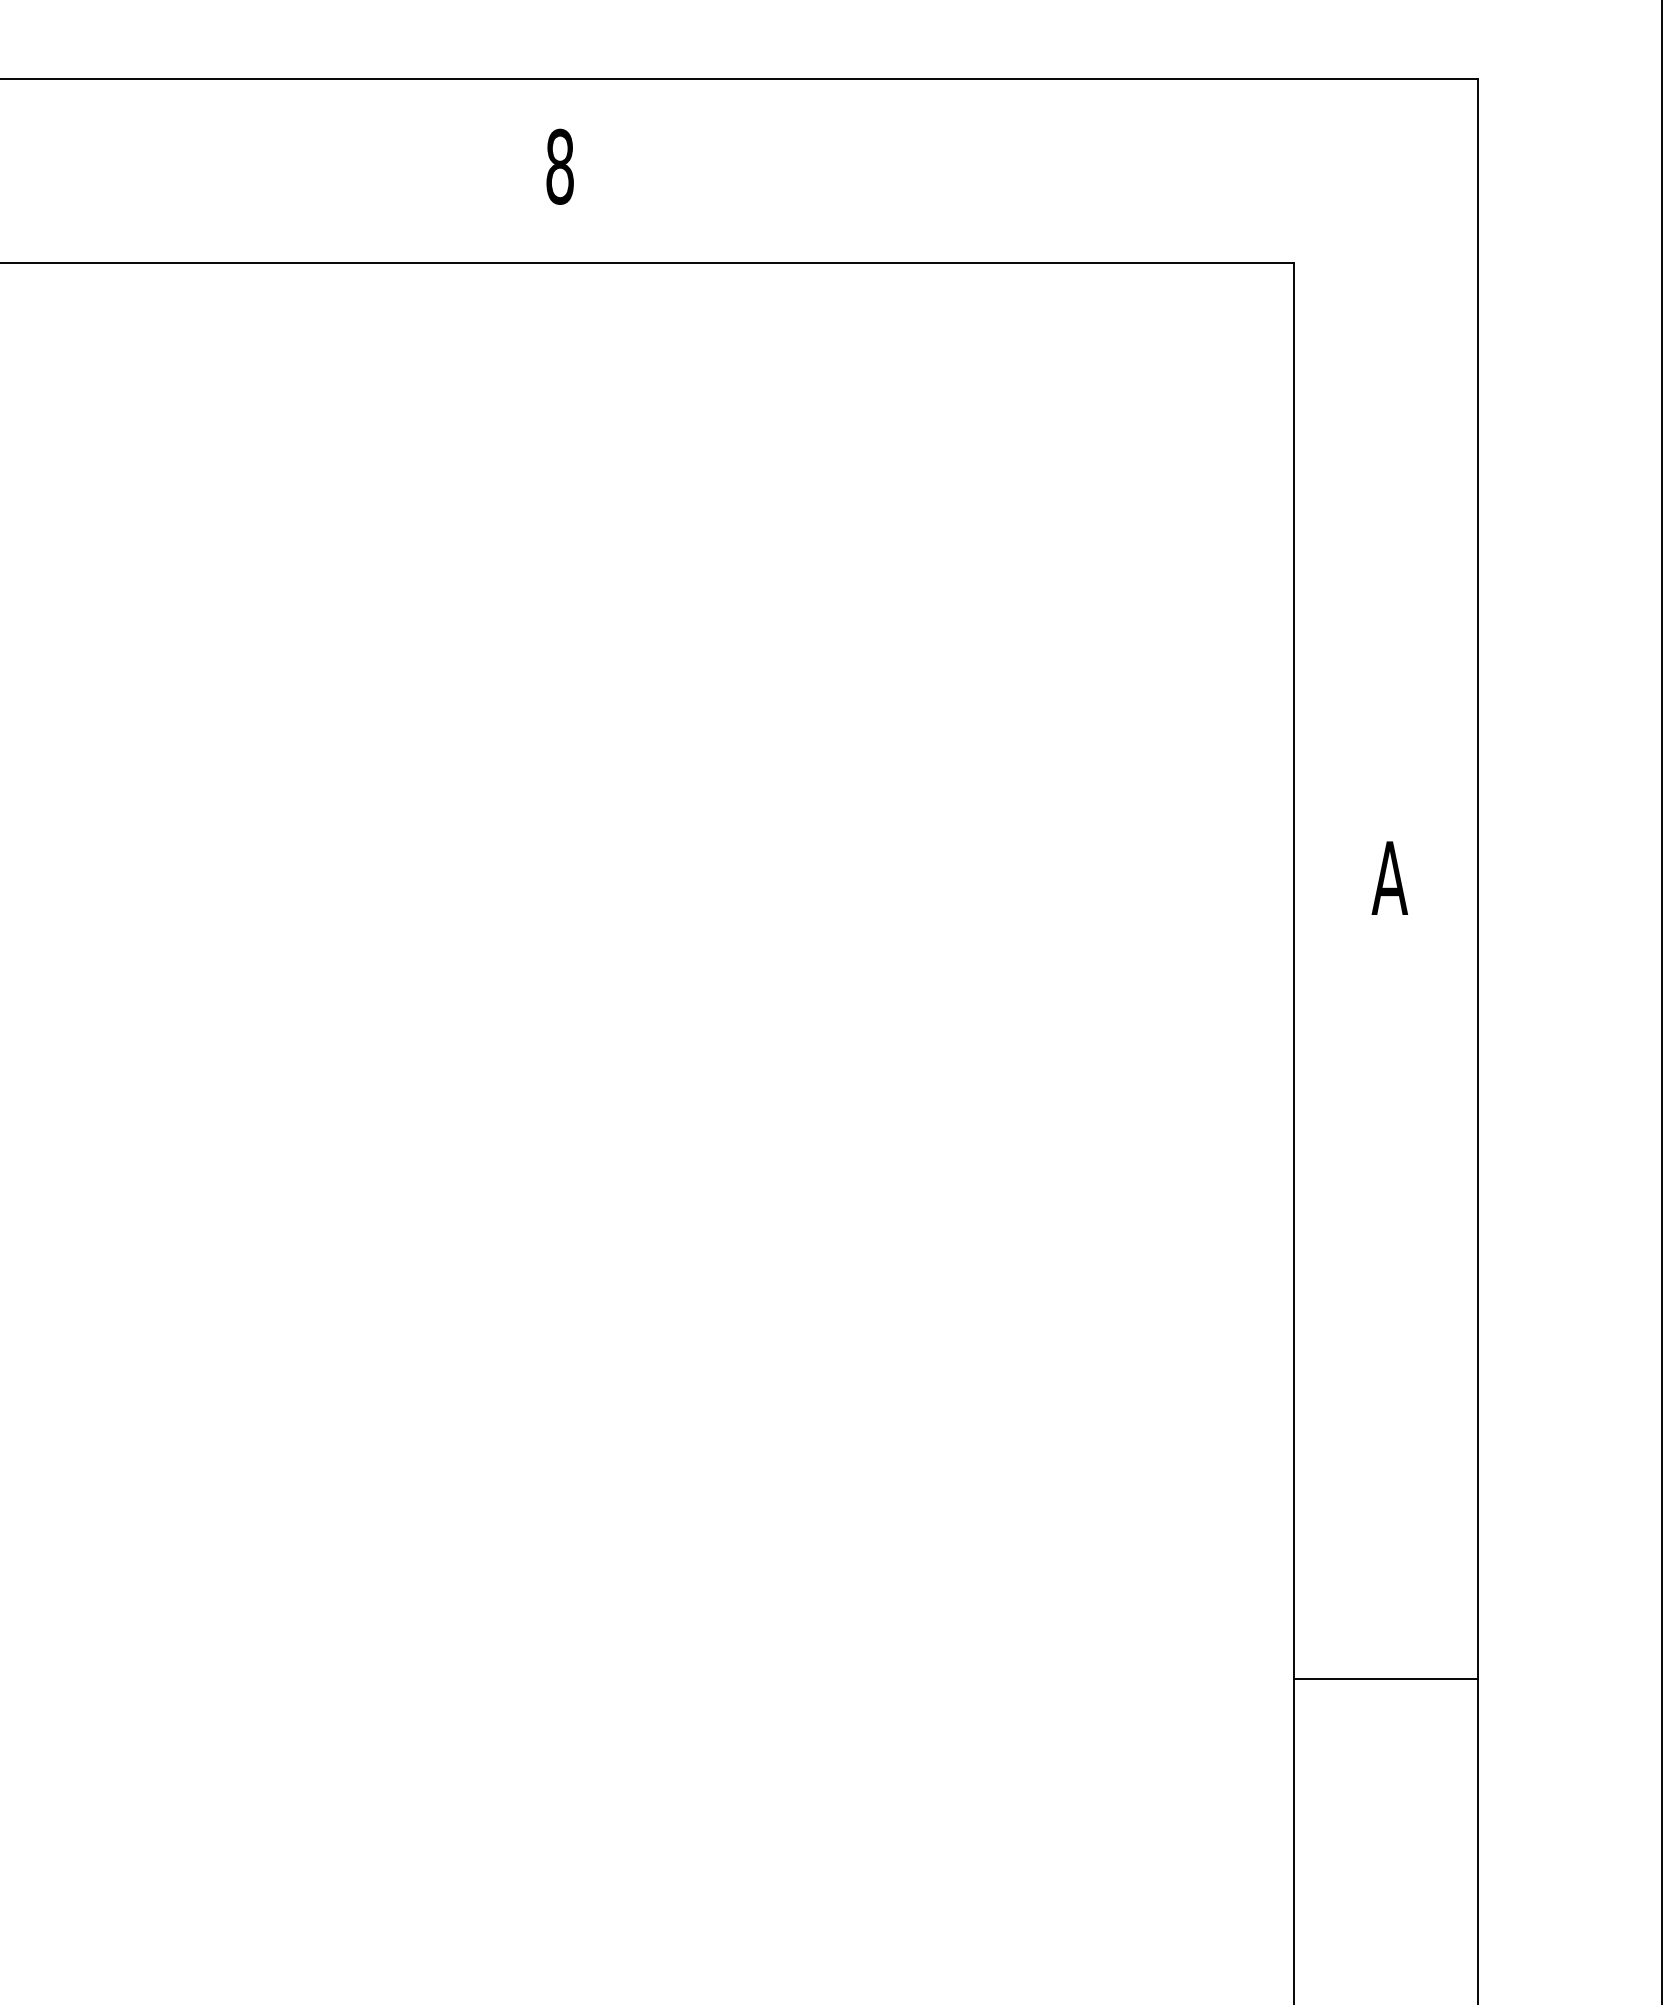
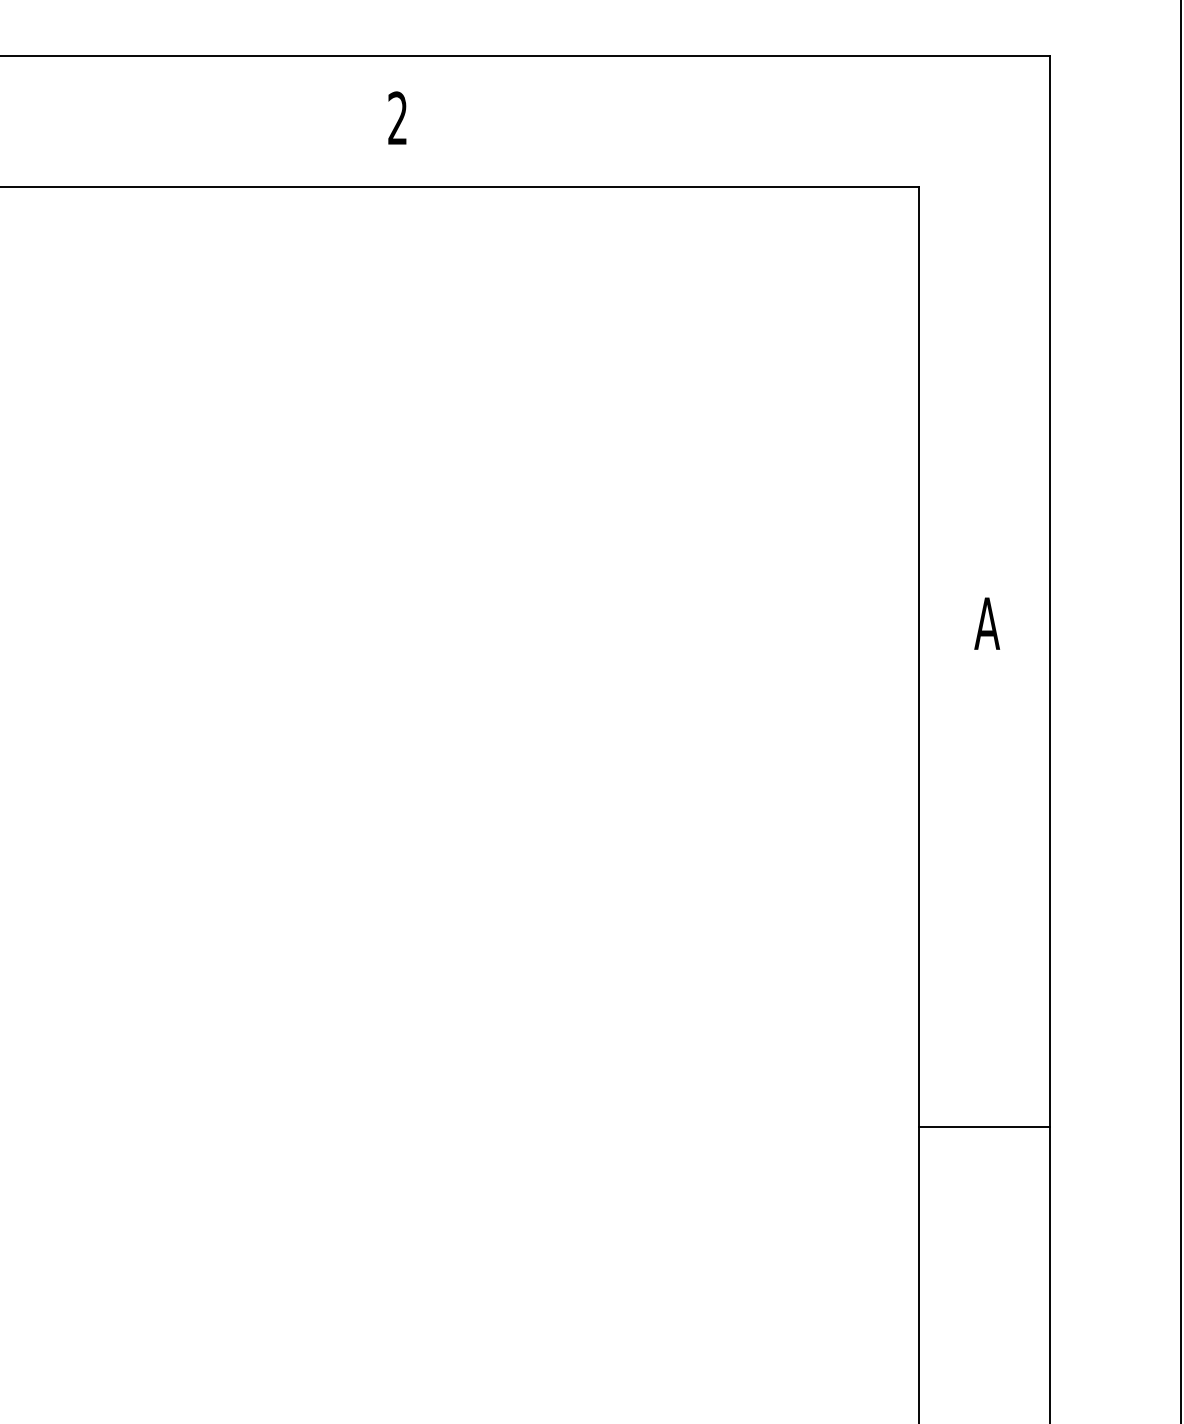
text: (559, 166) -> (397, 118), 8 -> 2
line: (1386, 1679) -> (984, 1127), moved

